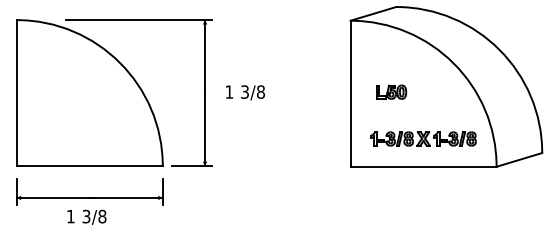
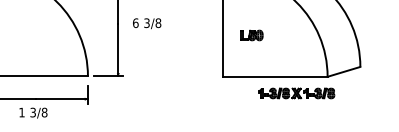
text: (229, 91) -> (135, 22), 1 -> 6
part: (391, 91) -> (252, 34), moved
part: (423, 138) -> (296, 93), moved

